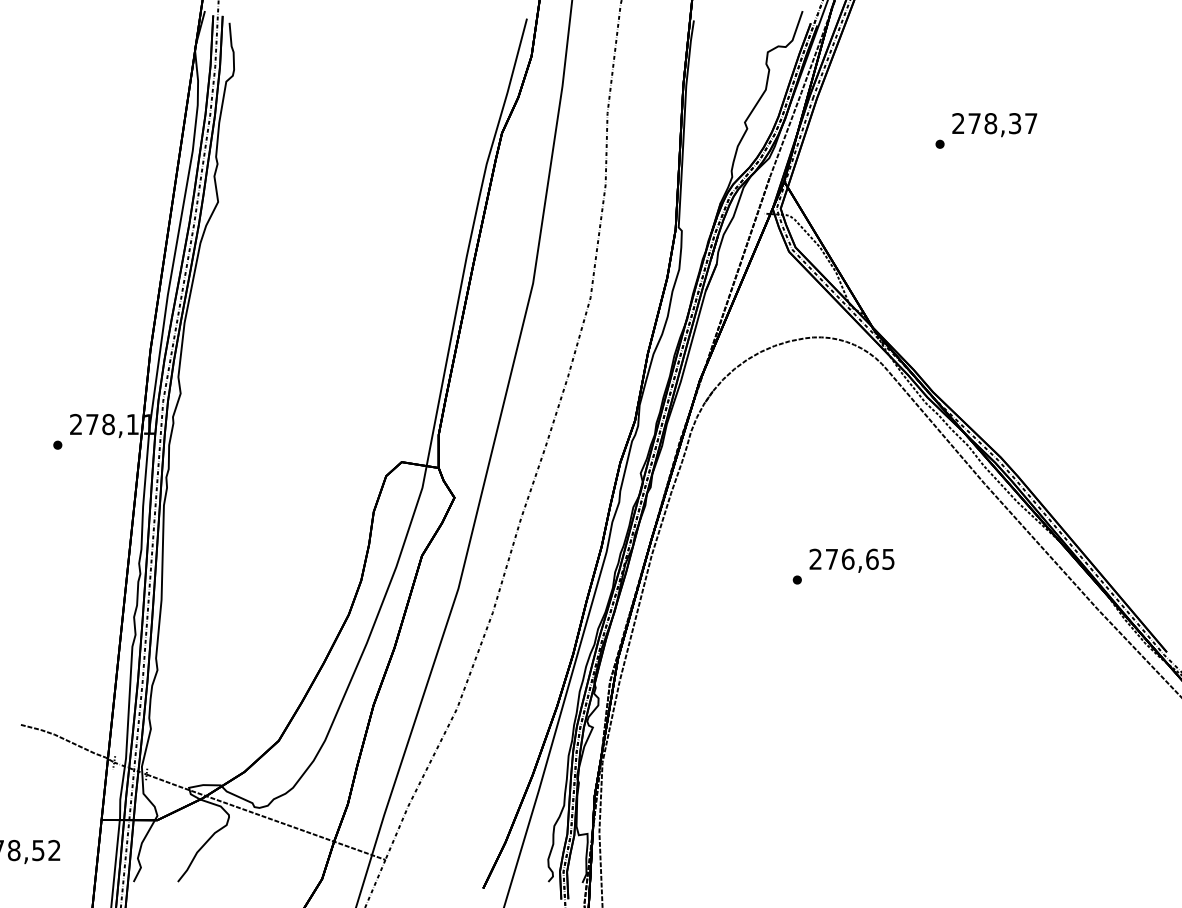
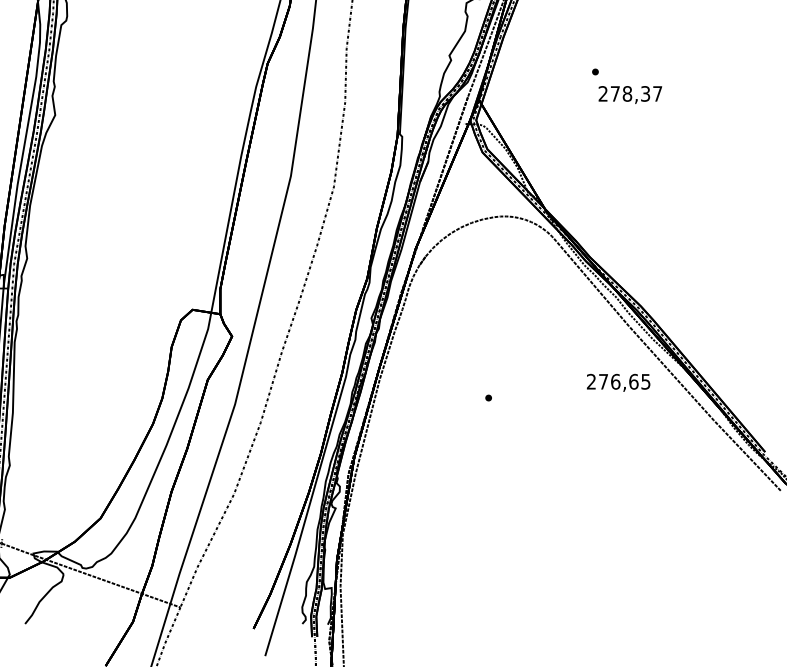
text: (994, 125) -> (630, 95), moved
text: (851, 560) -> (618, 382), moved

